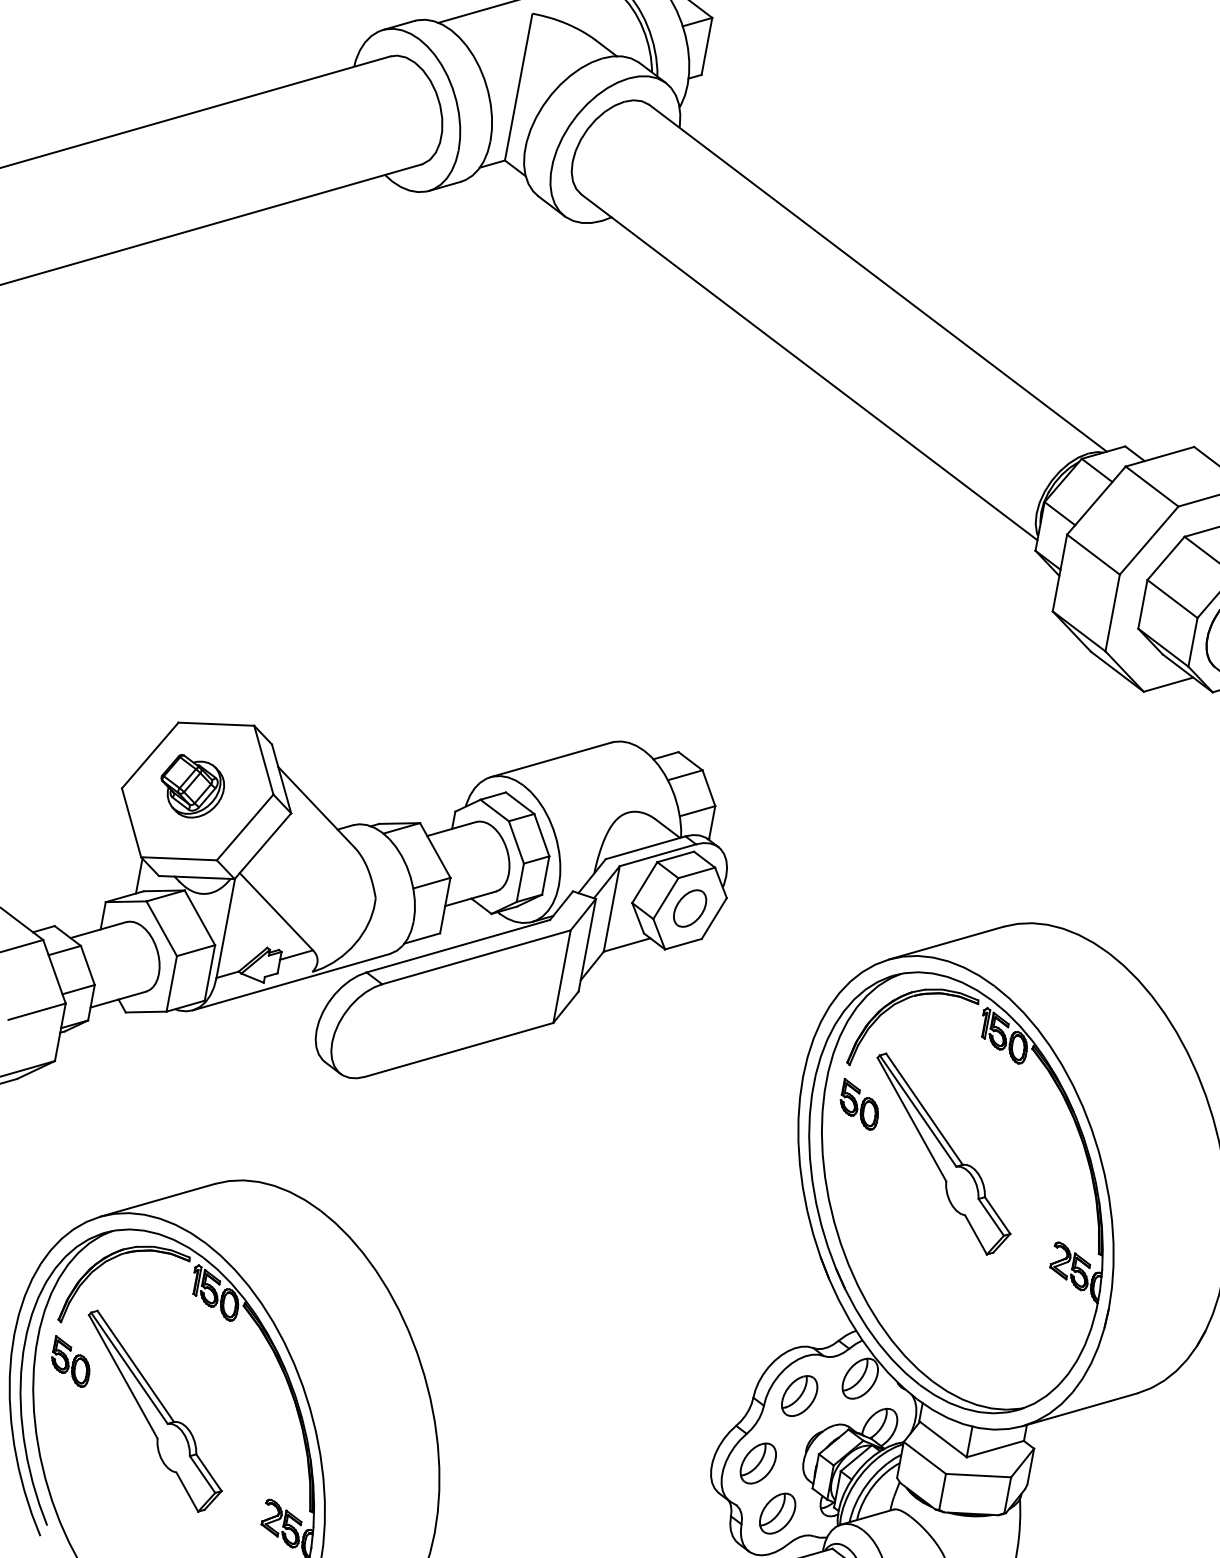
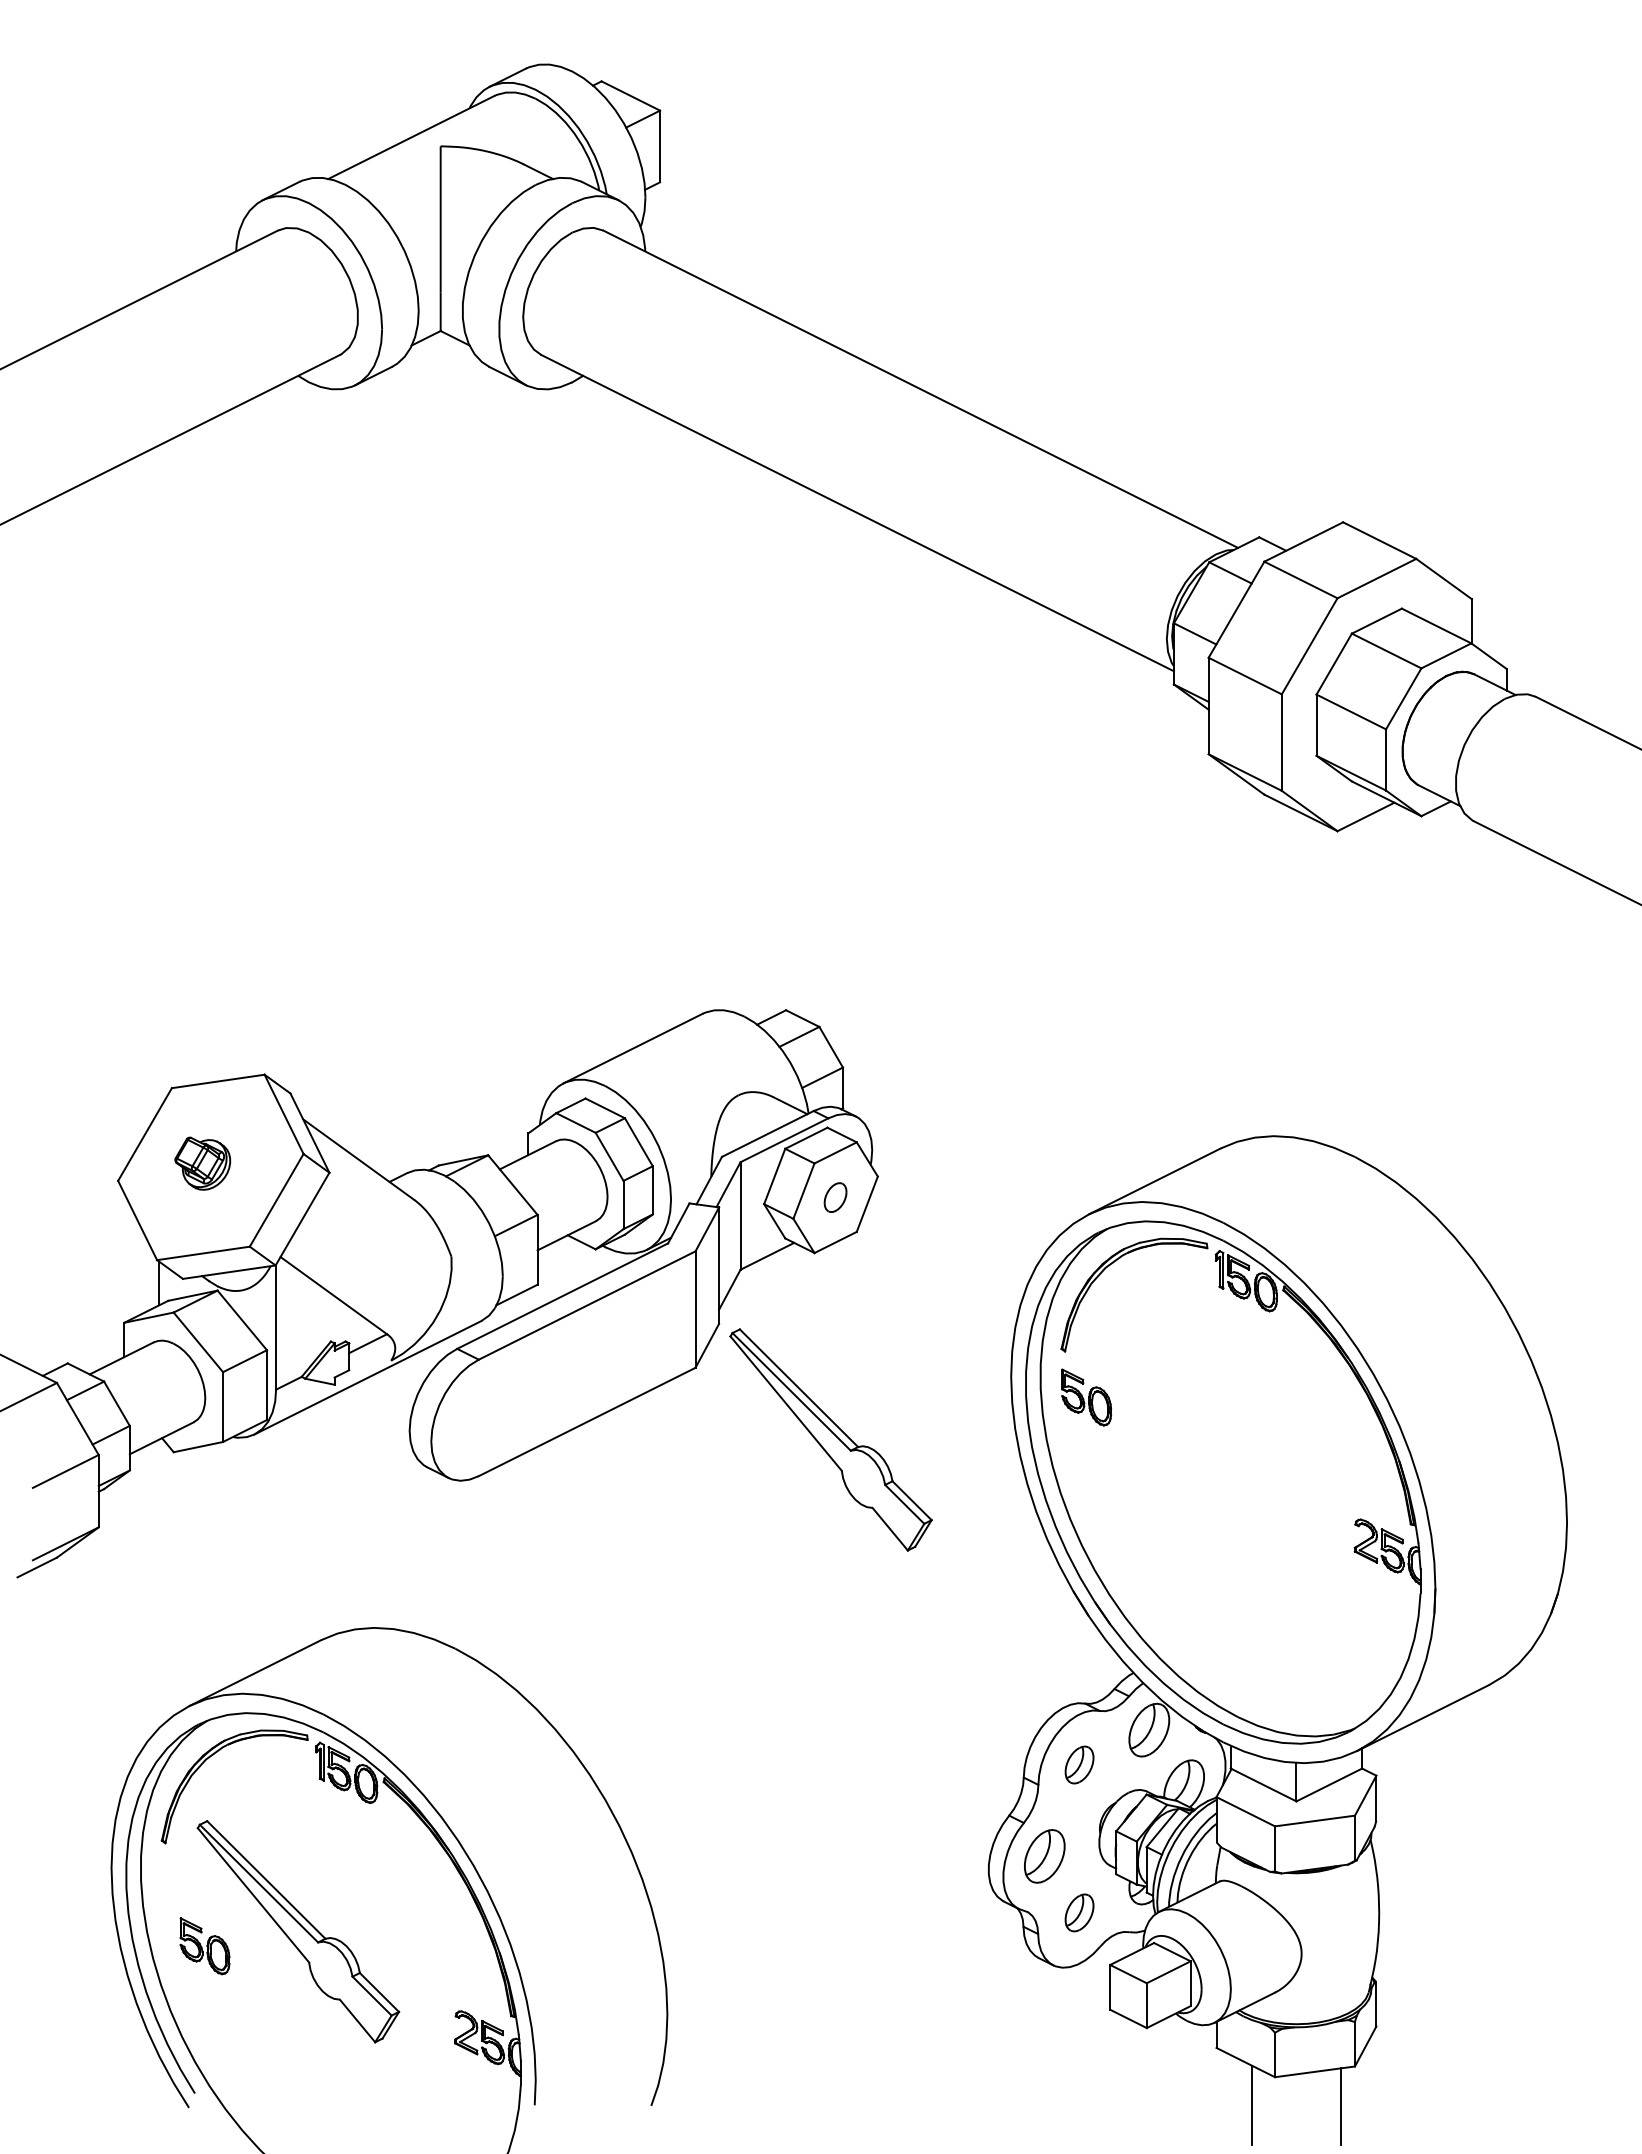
part: (191, 787) -> (202, 1163), size x0.7
part: (690, 908) -> (835, 1197), size x0.6
part: (941, 1154) -> (830, 1439), moved
part: (70, 1362) -> (204, 1946), moved
part: (799, 1395) -> (1079, 1764), size x0.7
part: (777, 1513) -> (1079, 1912), size x0.7

